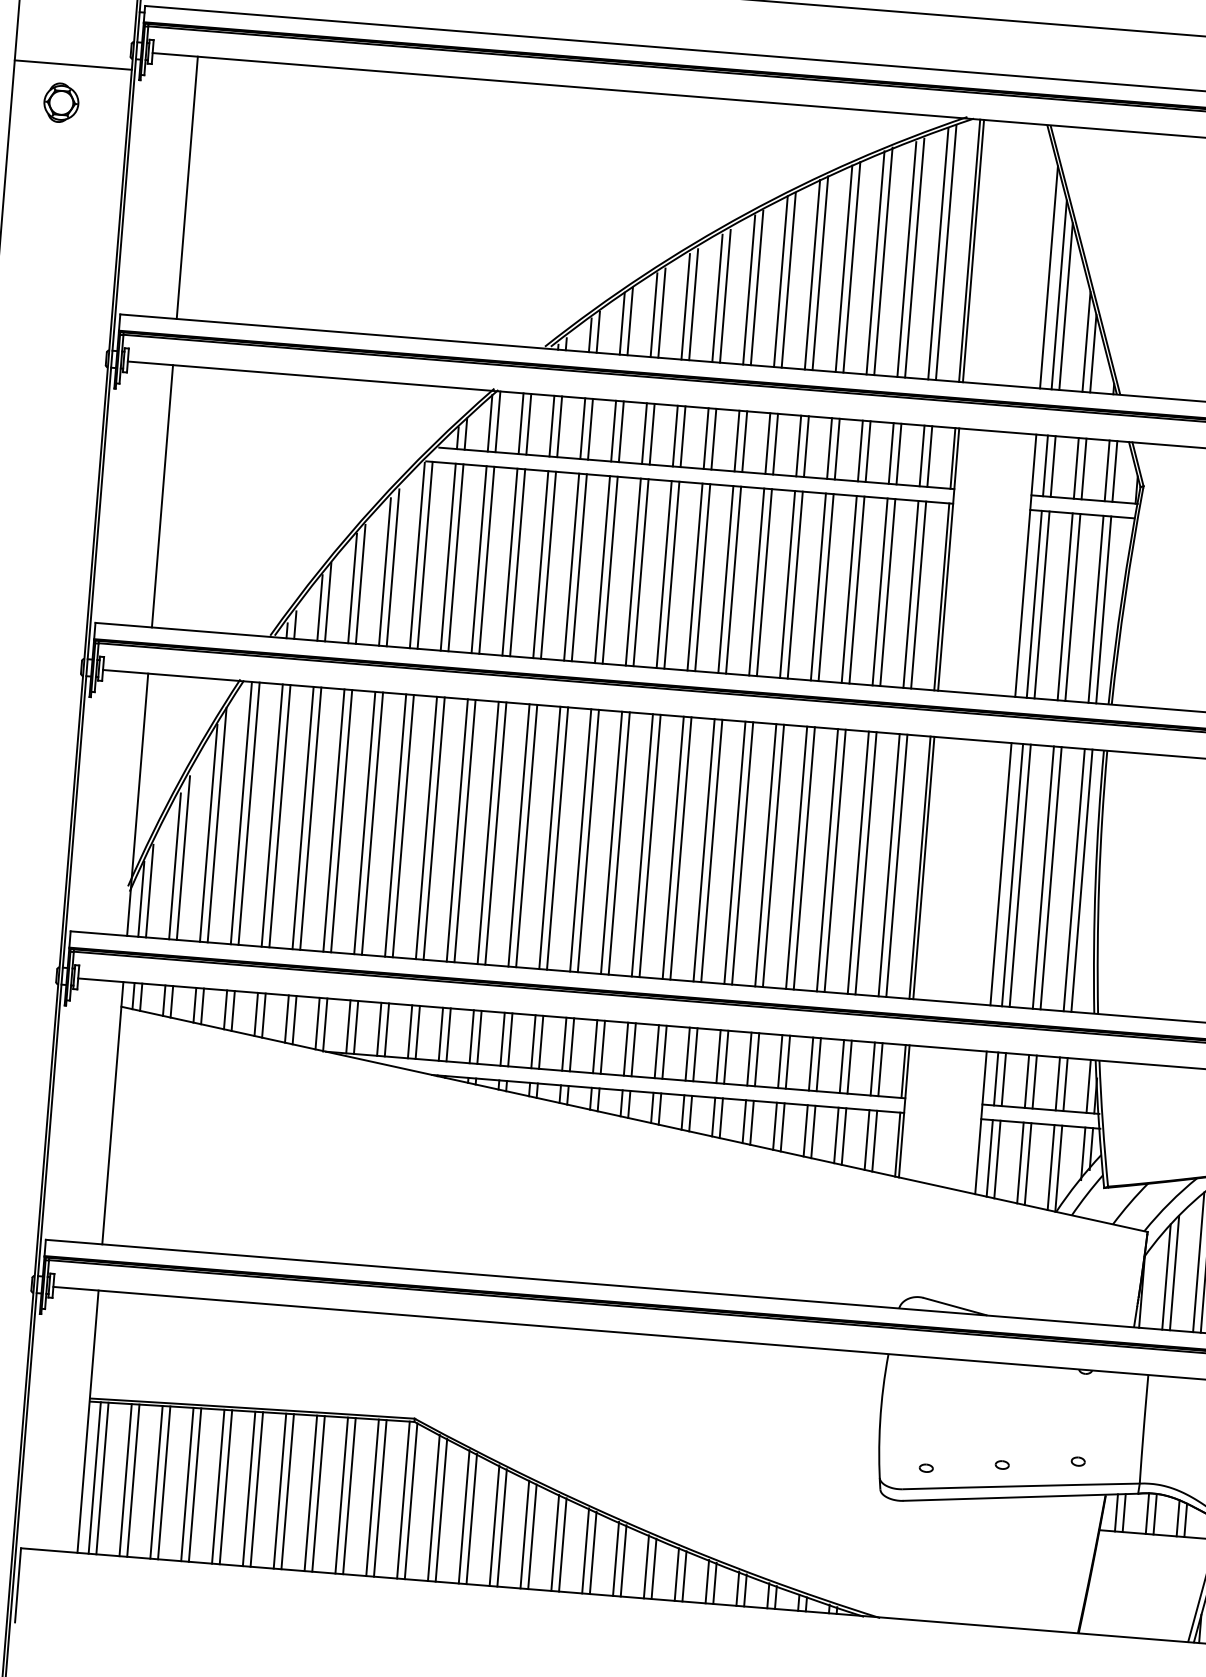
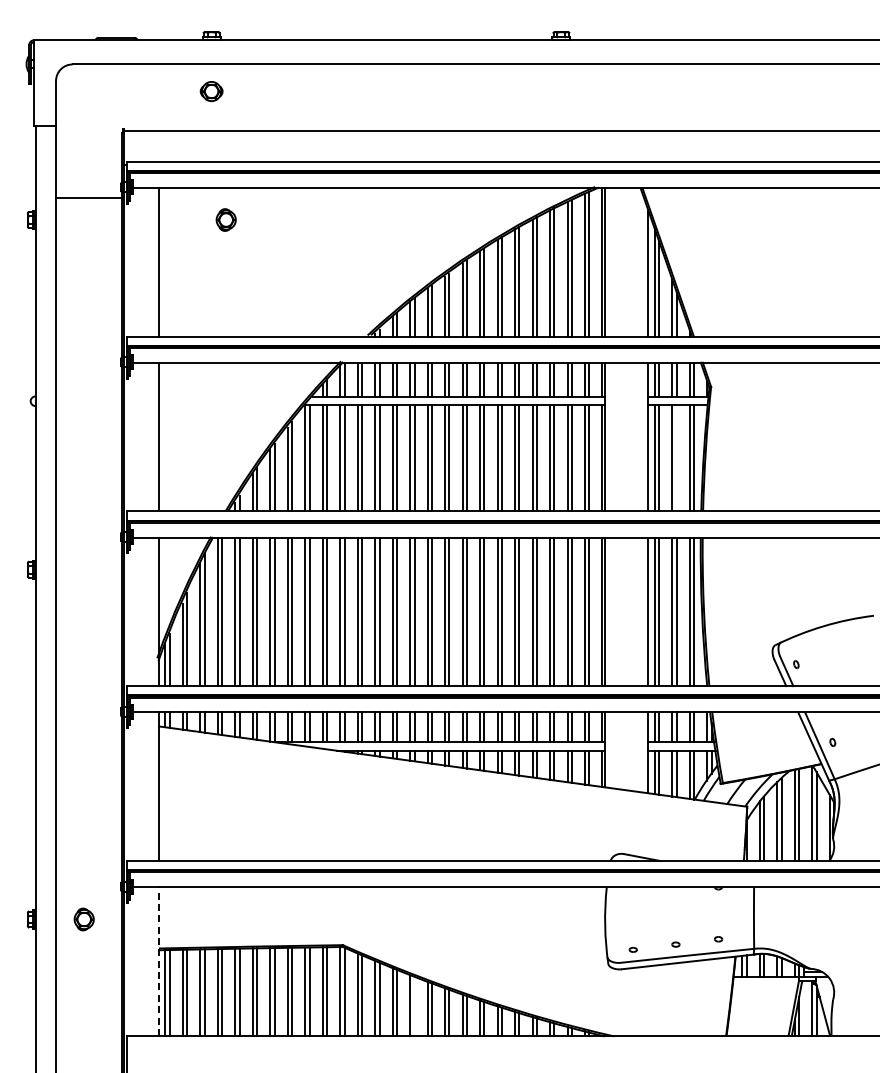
part: (60, 101) -> (225, 219), moved
line: (1072, 607) -> (676, 458), removed
line: (87, 1421) -> (158, 961), solid -> dashed
line: (532, 1535) -> (414, 1005), removed

